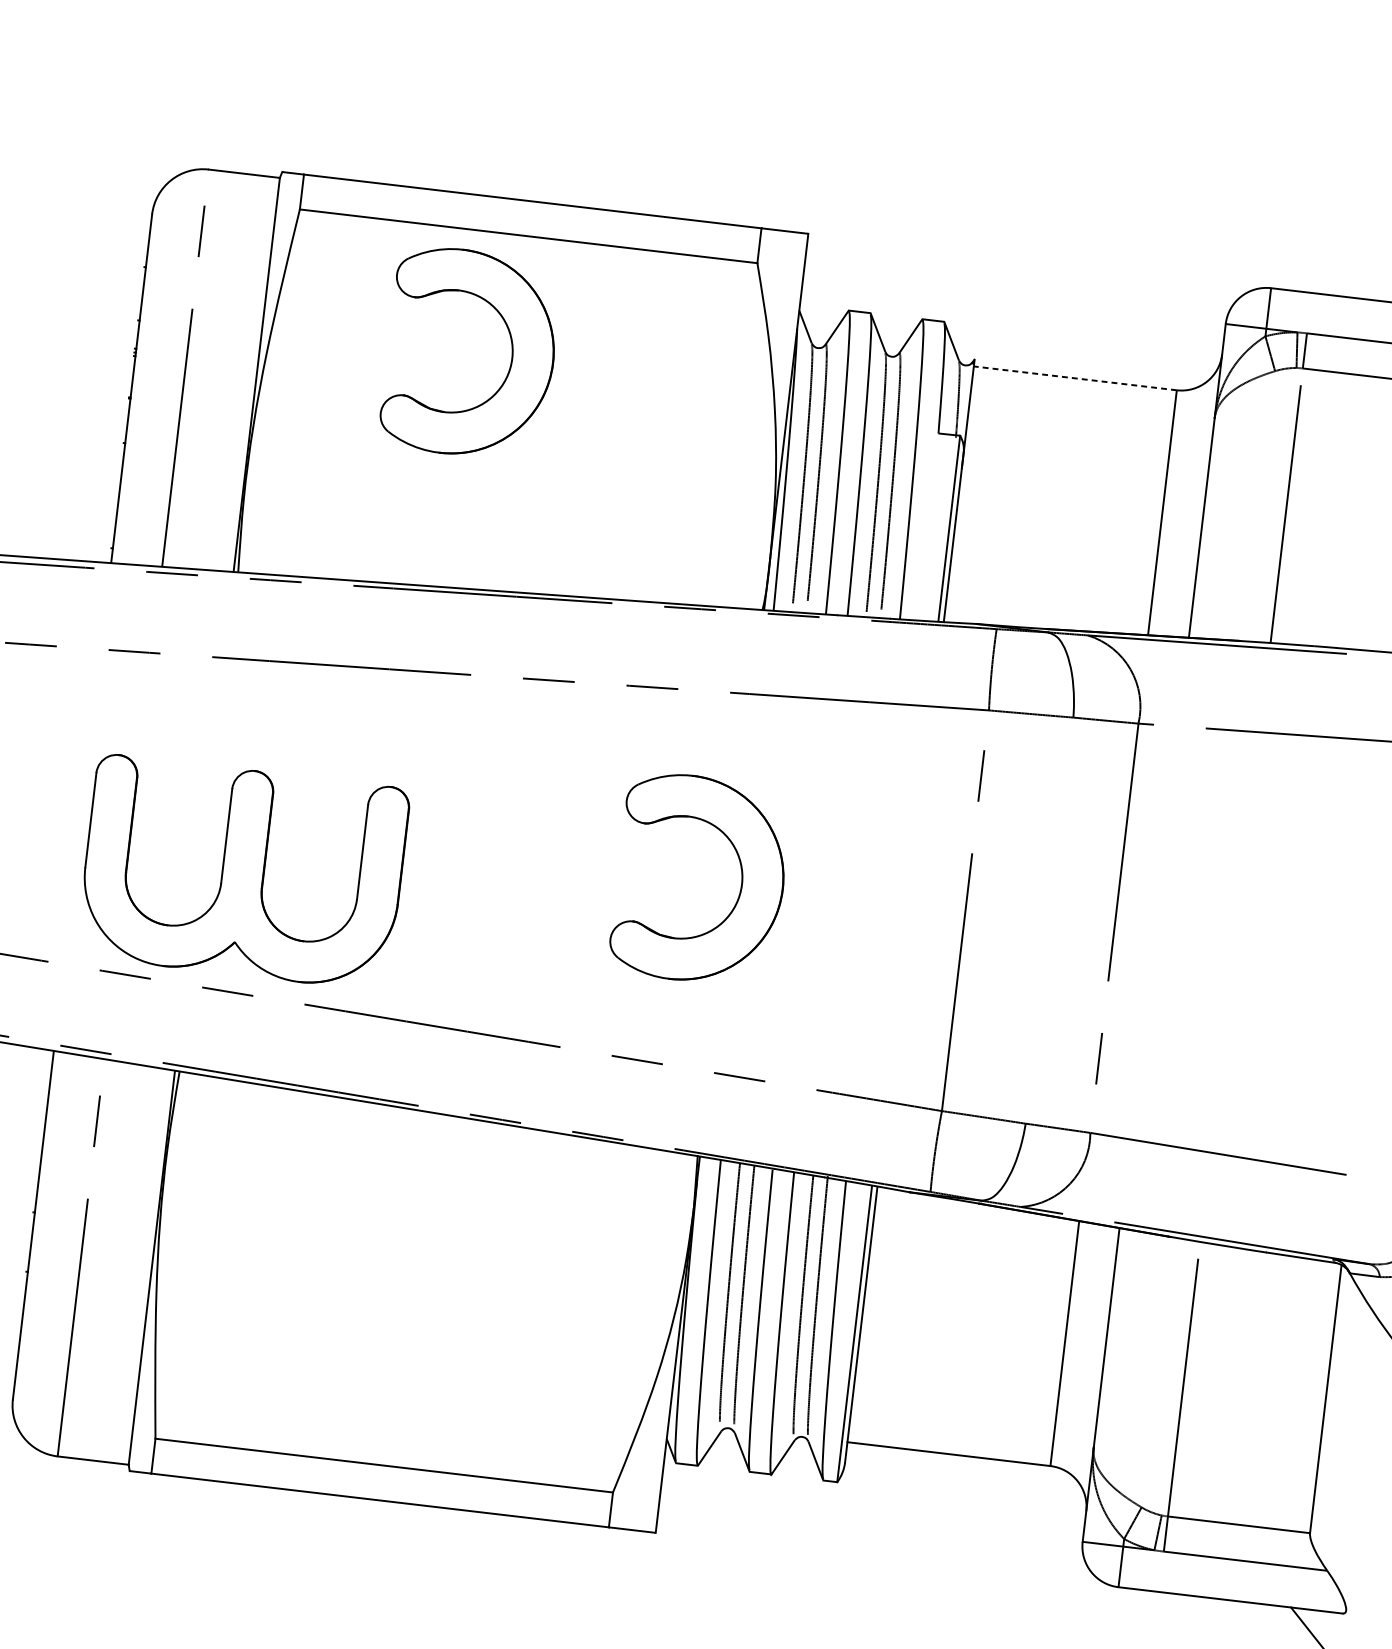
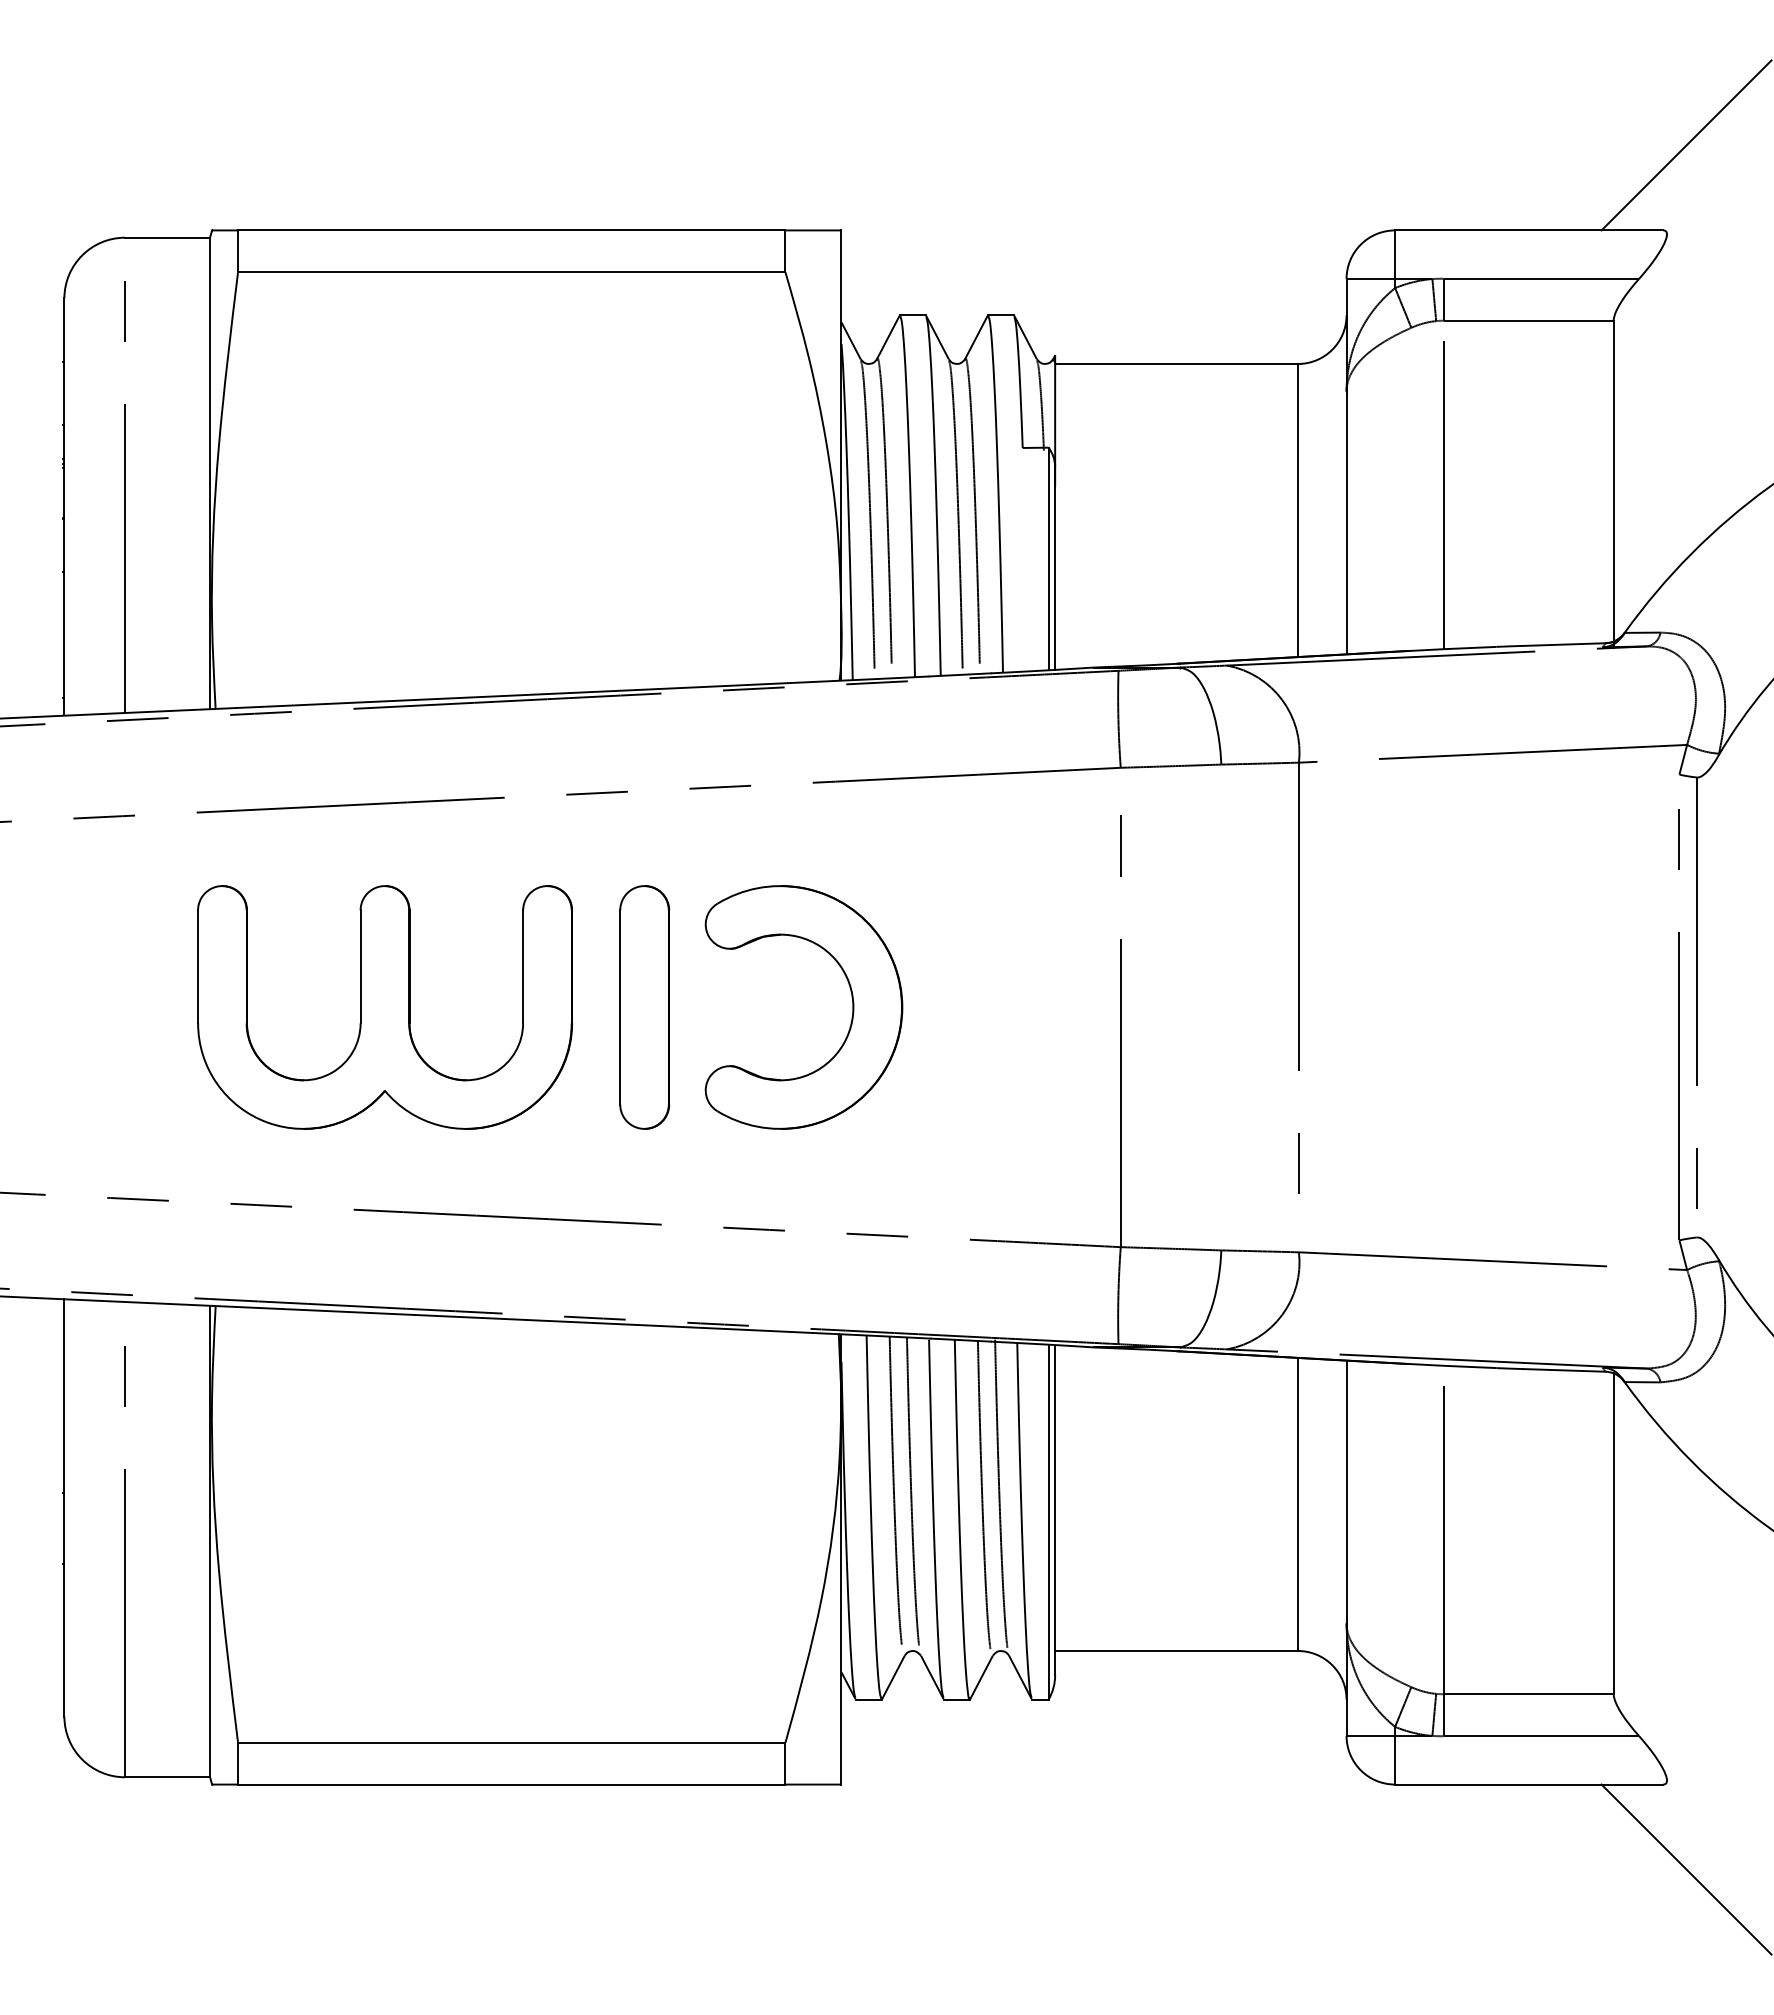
part: (511, 358) -> (508, 418), removed
line: (1075, 377) -> (1176, 363), dashed -> solid
part: (567, 864) -> (644, 1007), added
part: (242, 872) -> (384, 1007), moved

